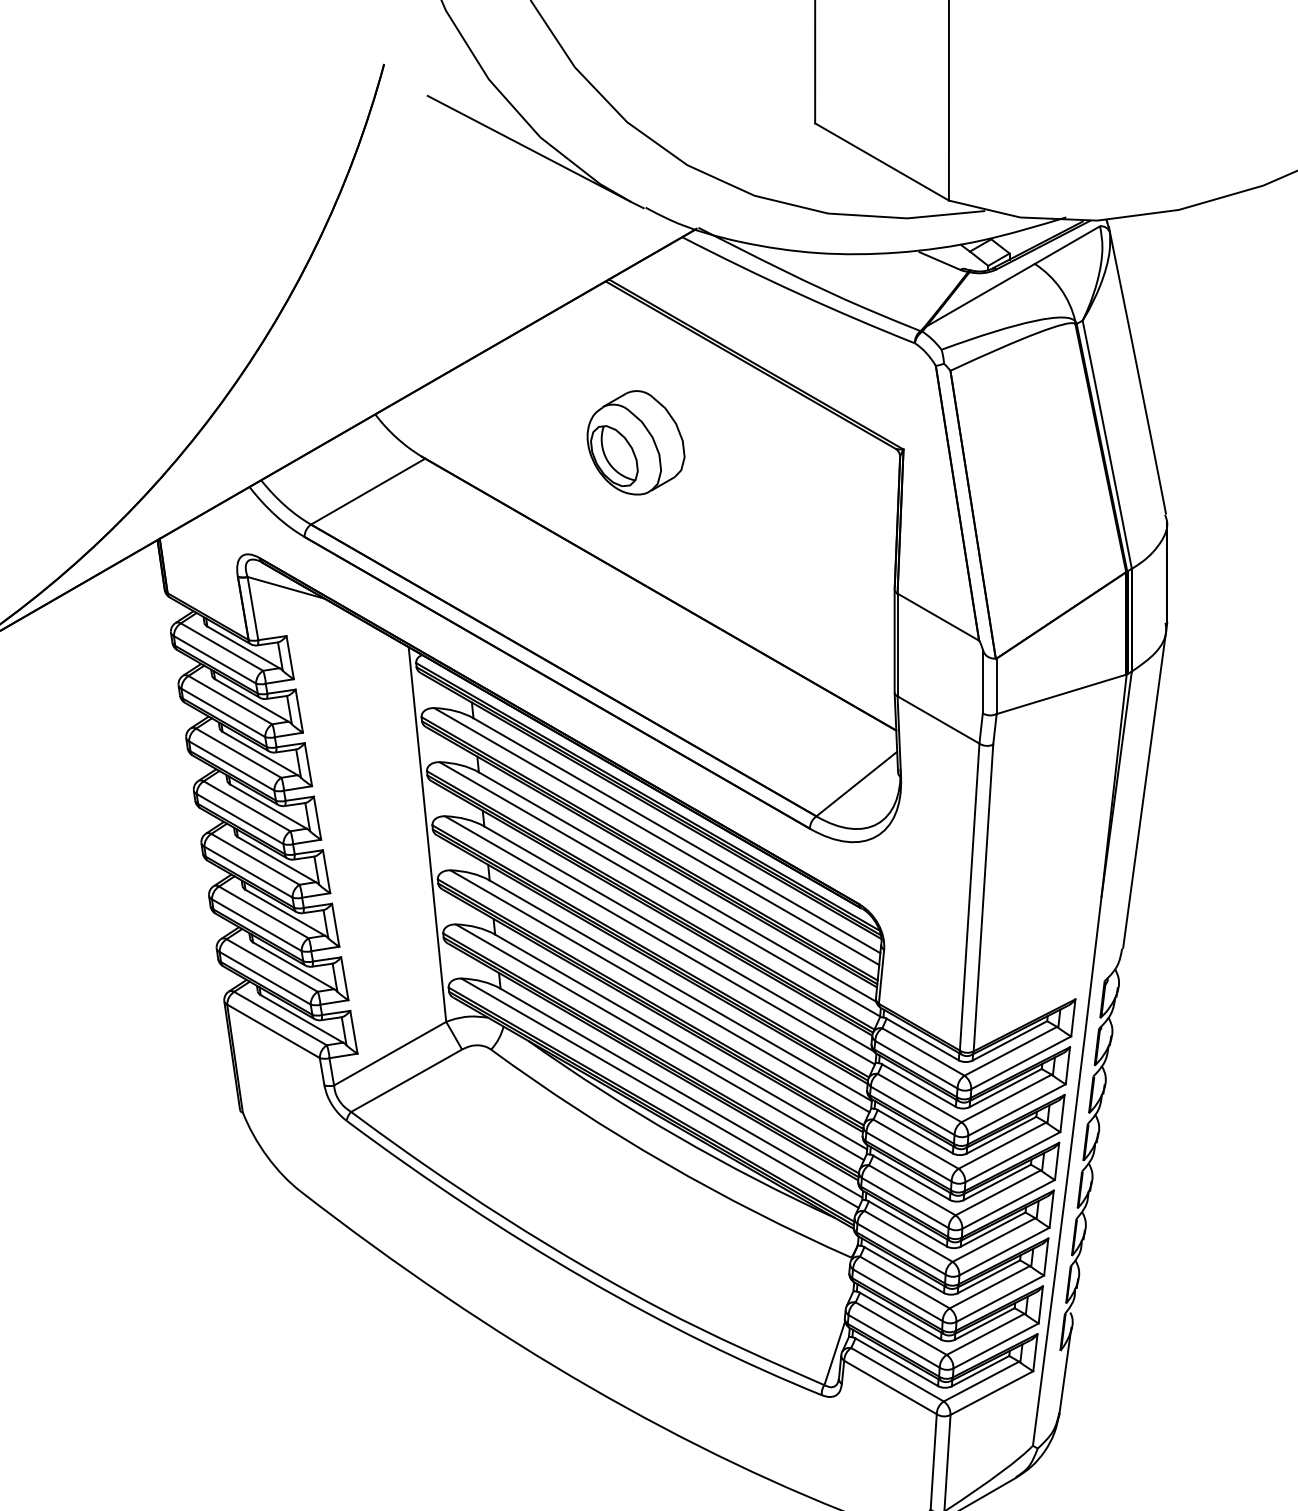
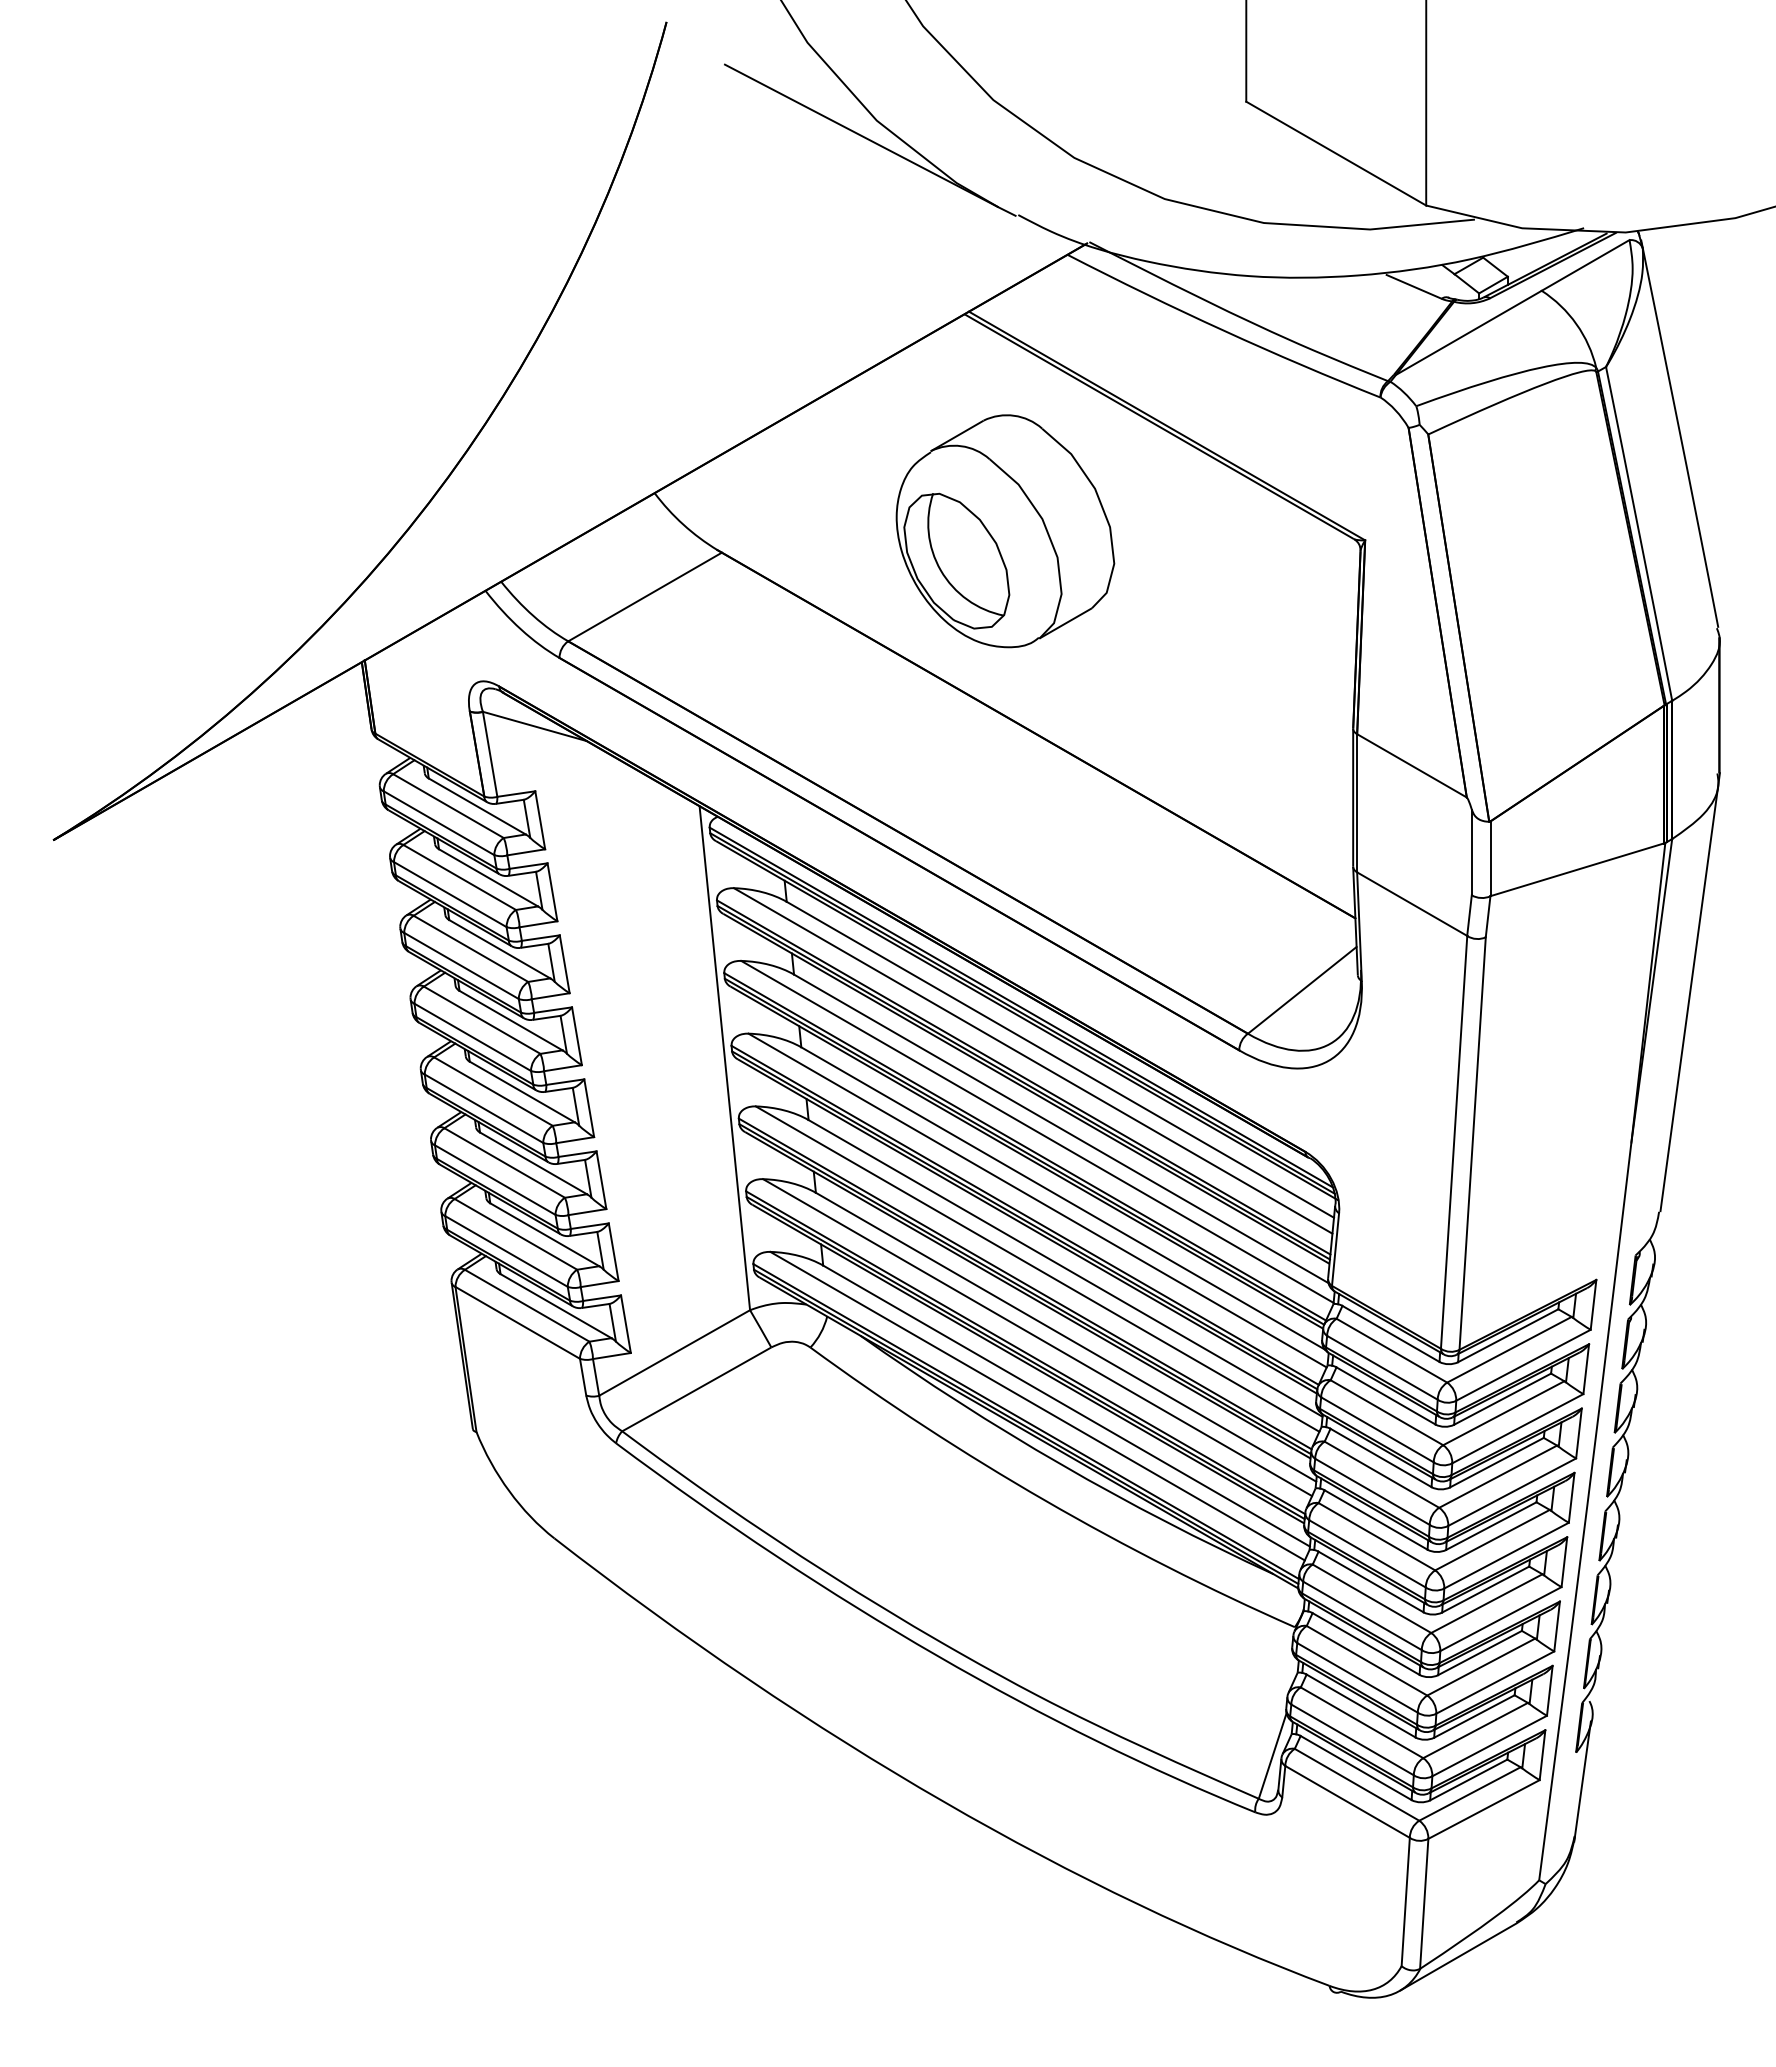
part: (636, 442) -> (1005, 531), size x1.67

